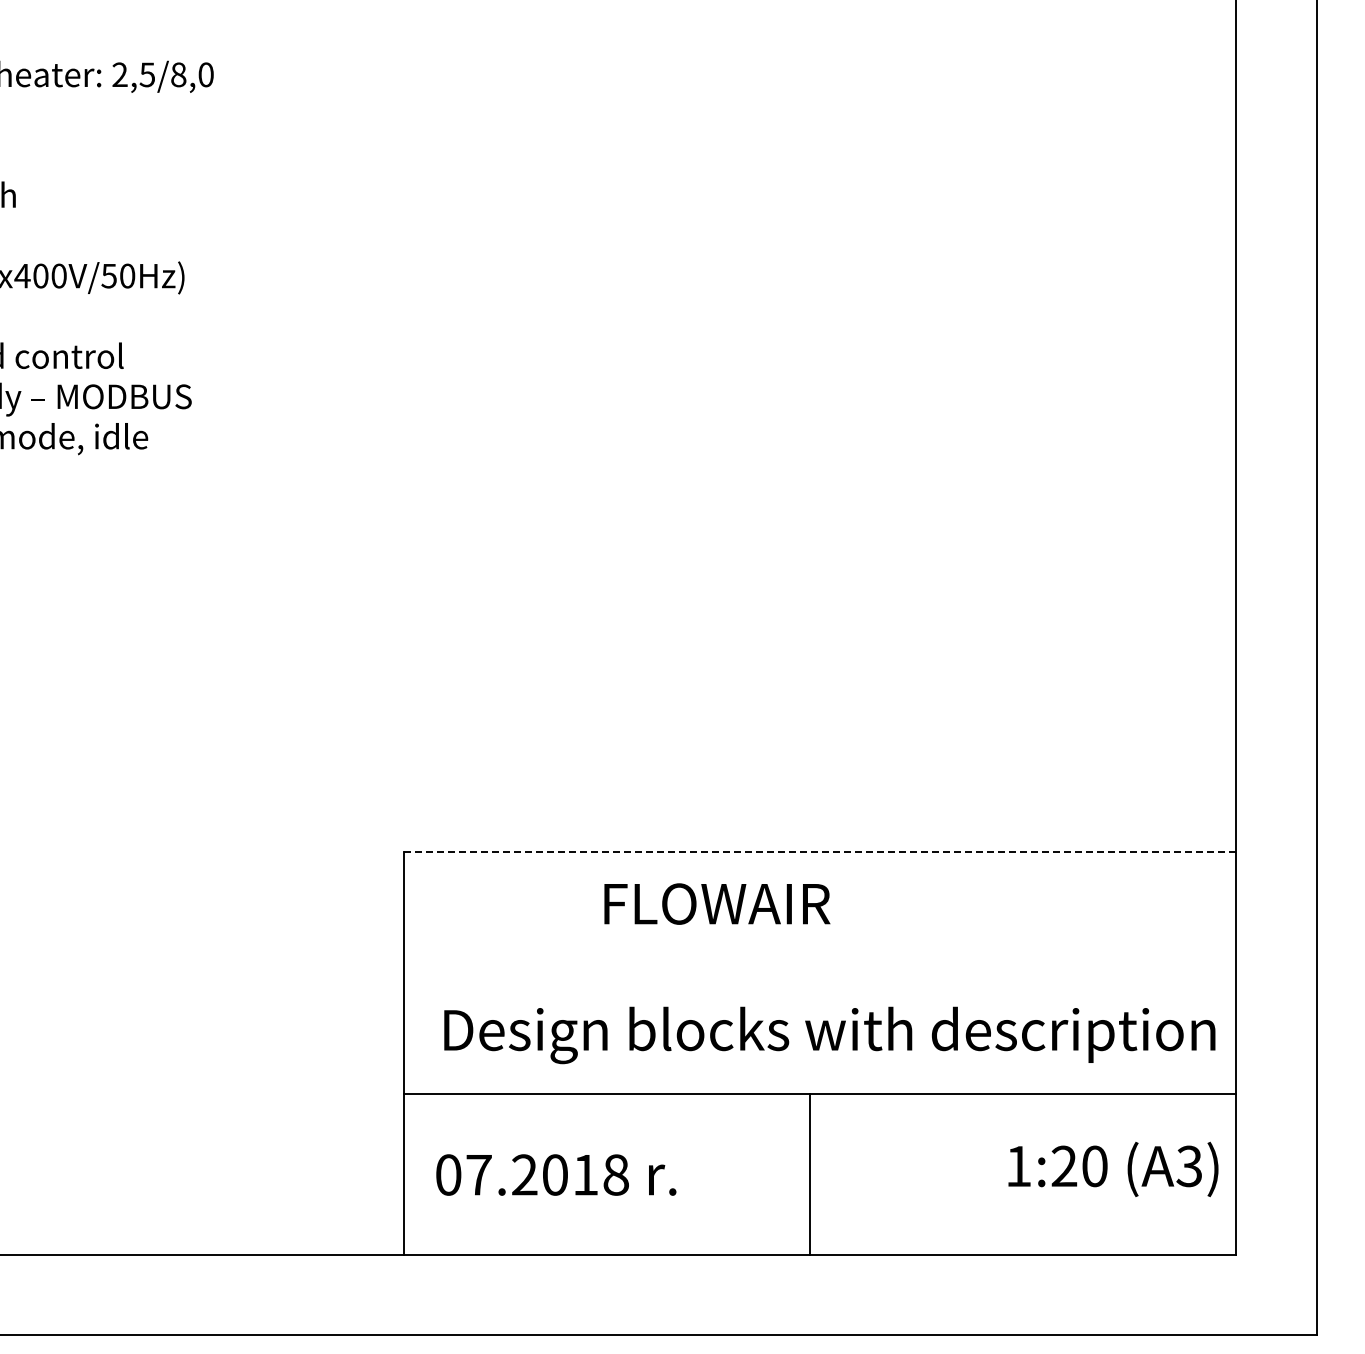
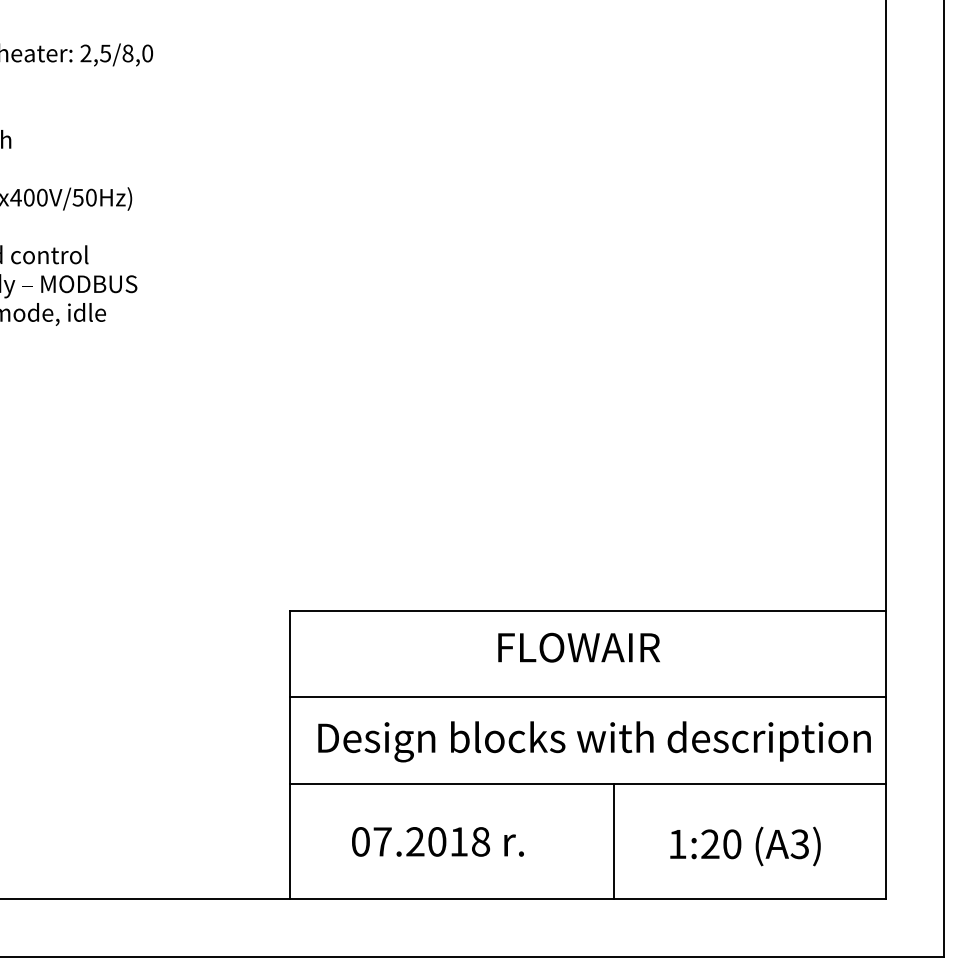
line: (820, 852) -> (587, 610), dashed -> solid
text: (717, 903) -> (579, 647), moved
line: (820, 973) -> (587, 697), added
text: (1113, 1169) -> (745, 846), moved
line: (810, 1173) -> (614, 840), moved
text: (556, 1174) -> (438, 841), moved

